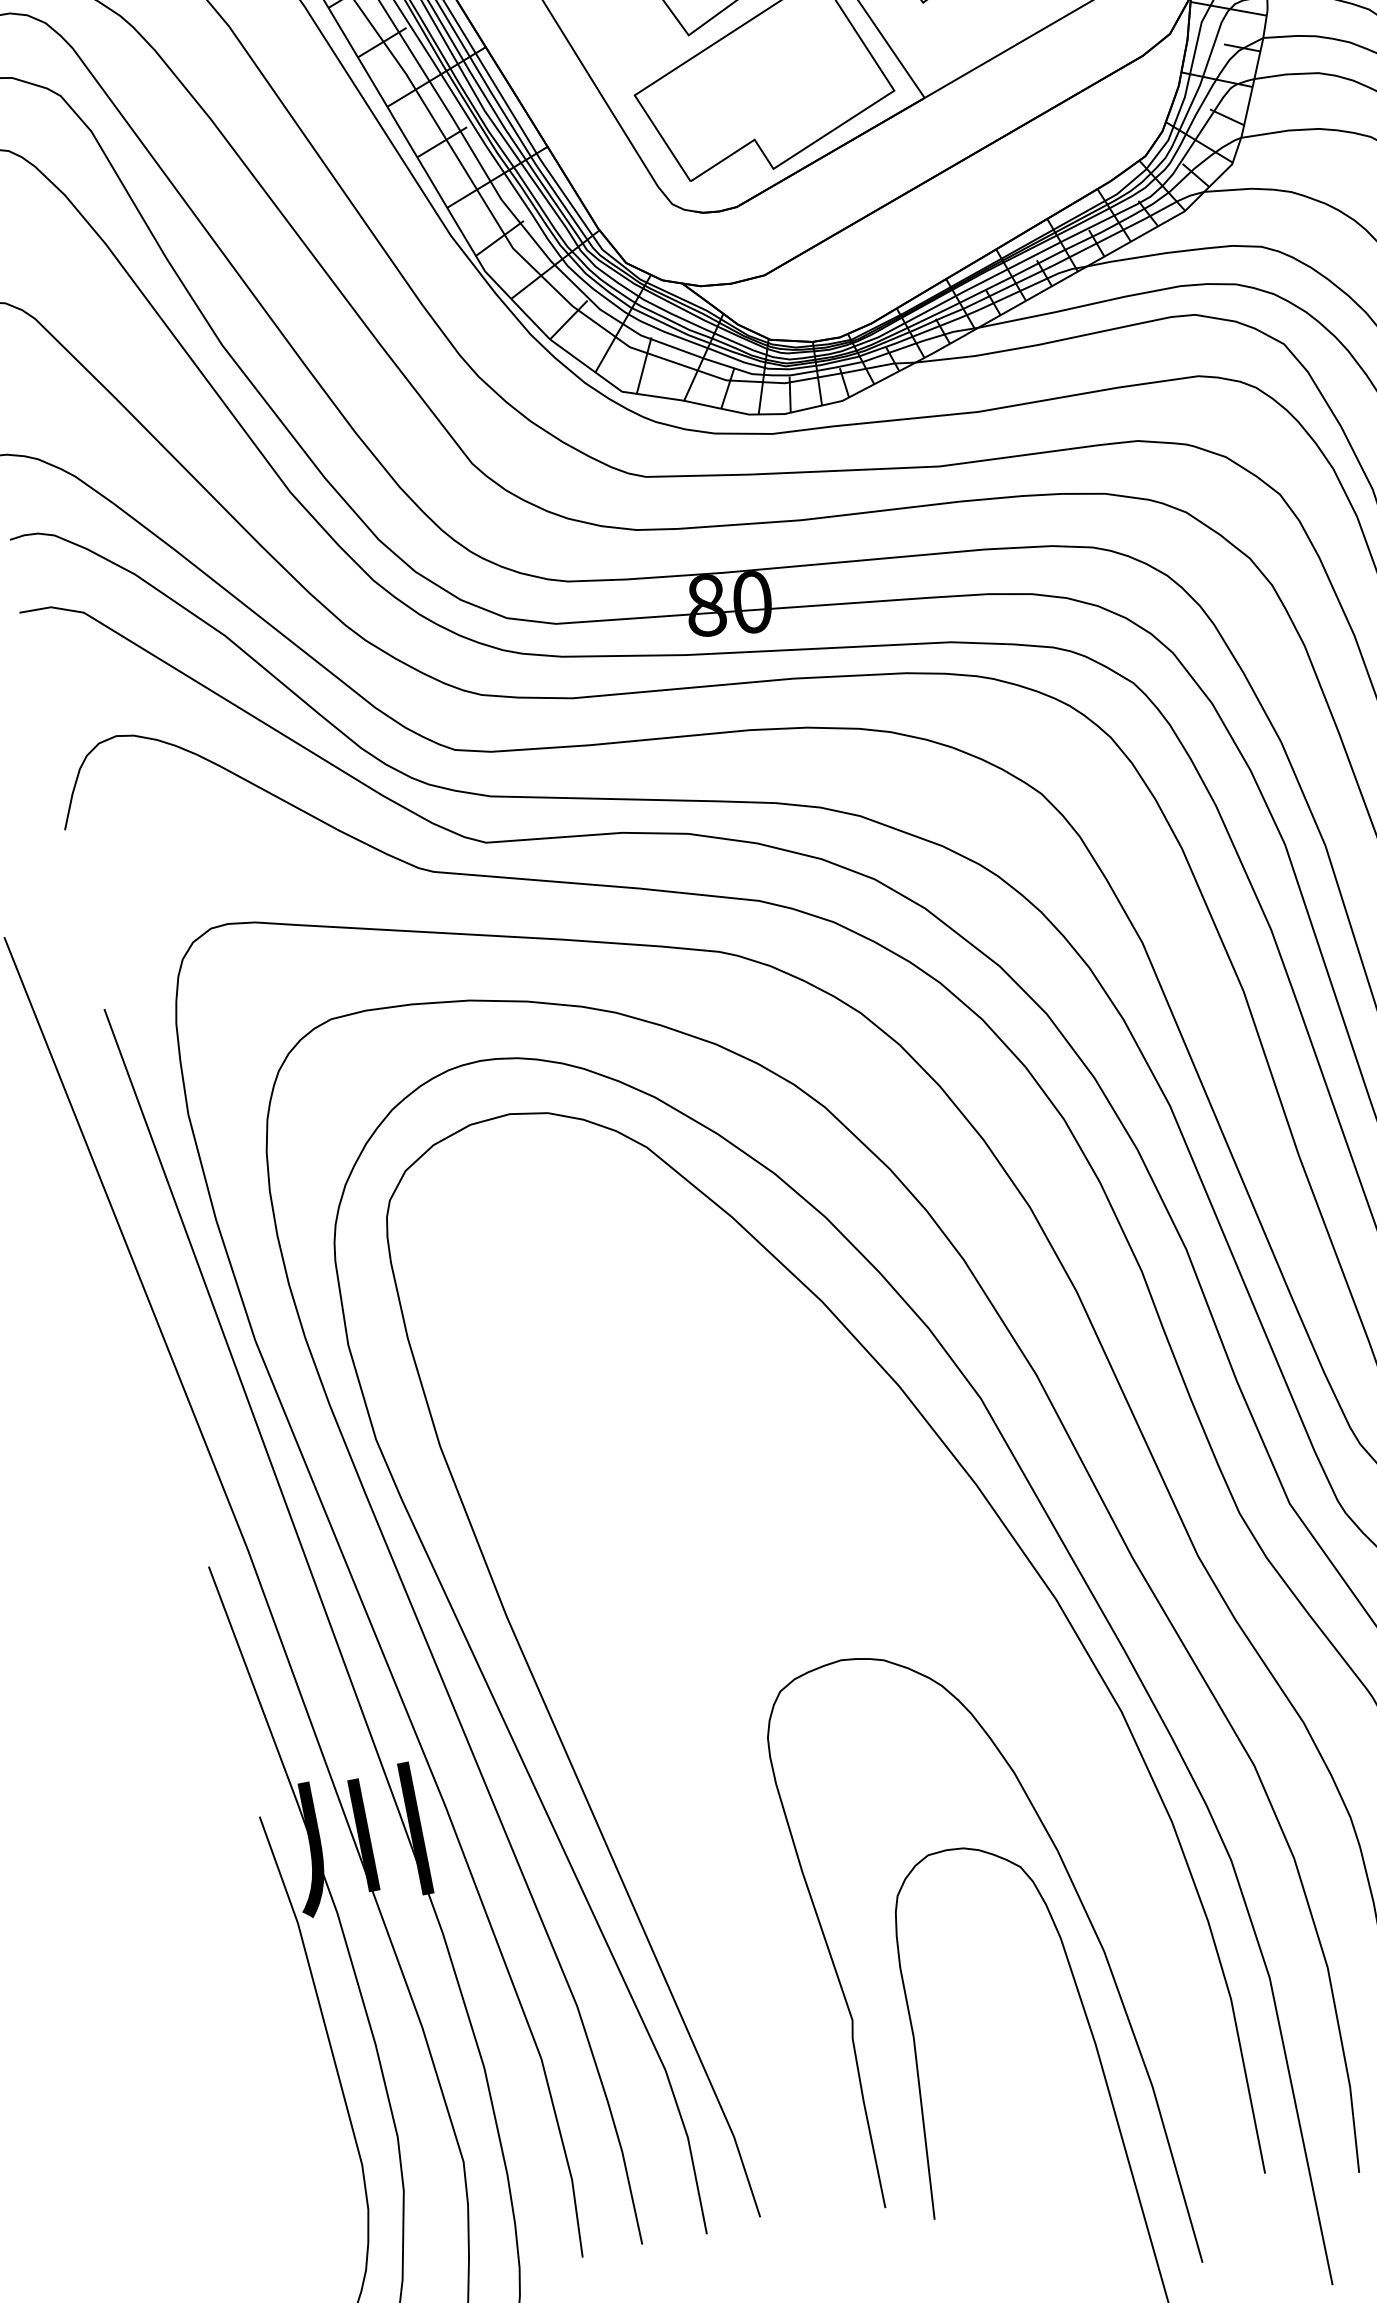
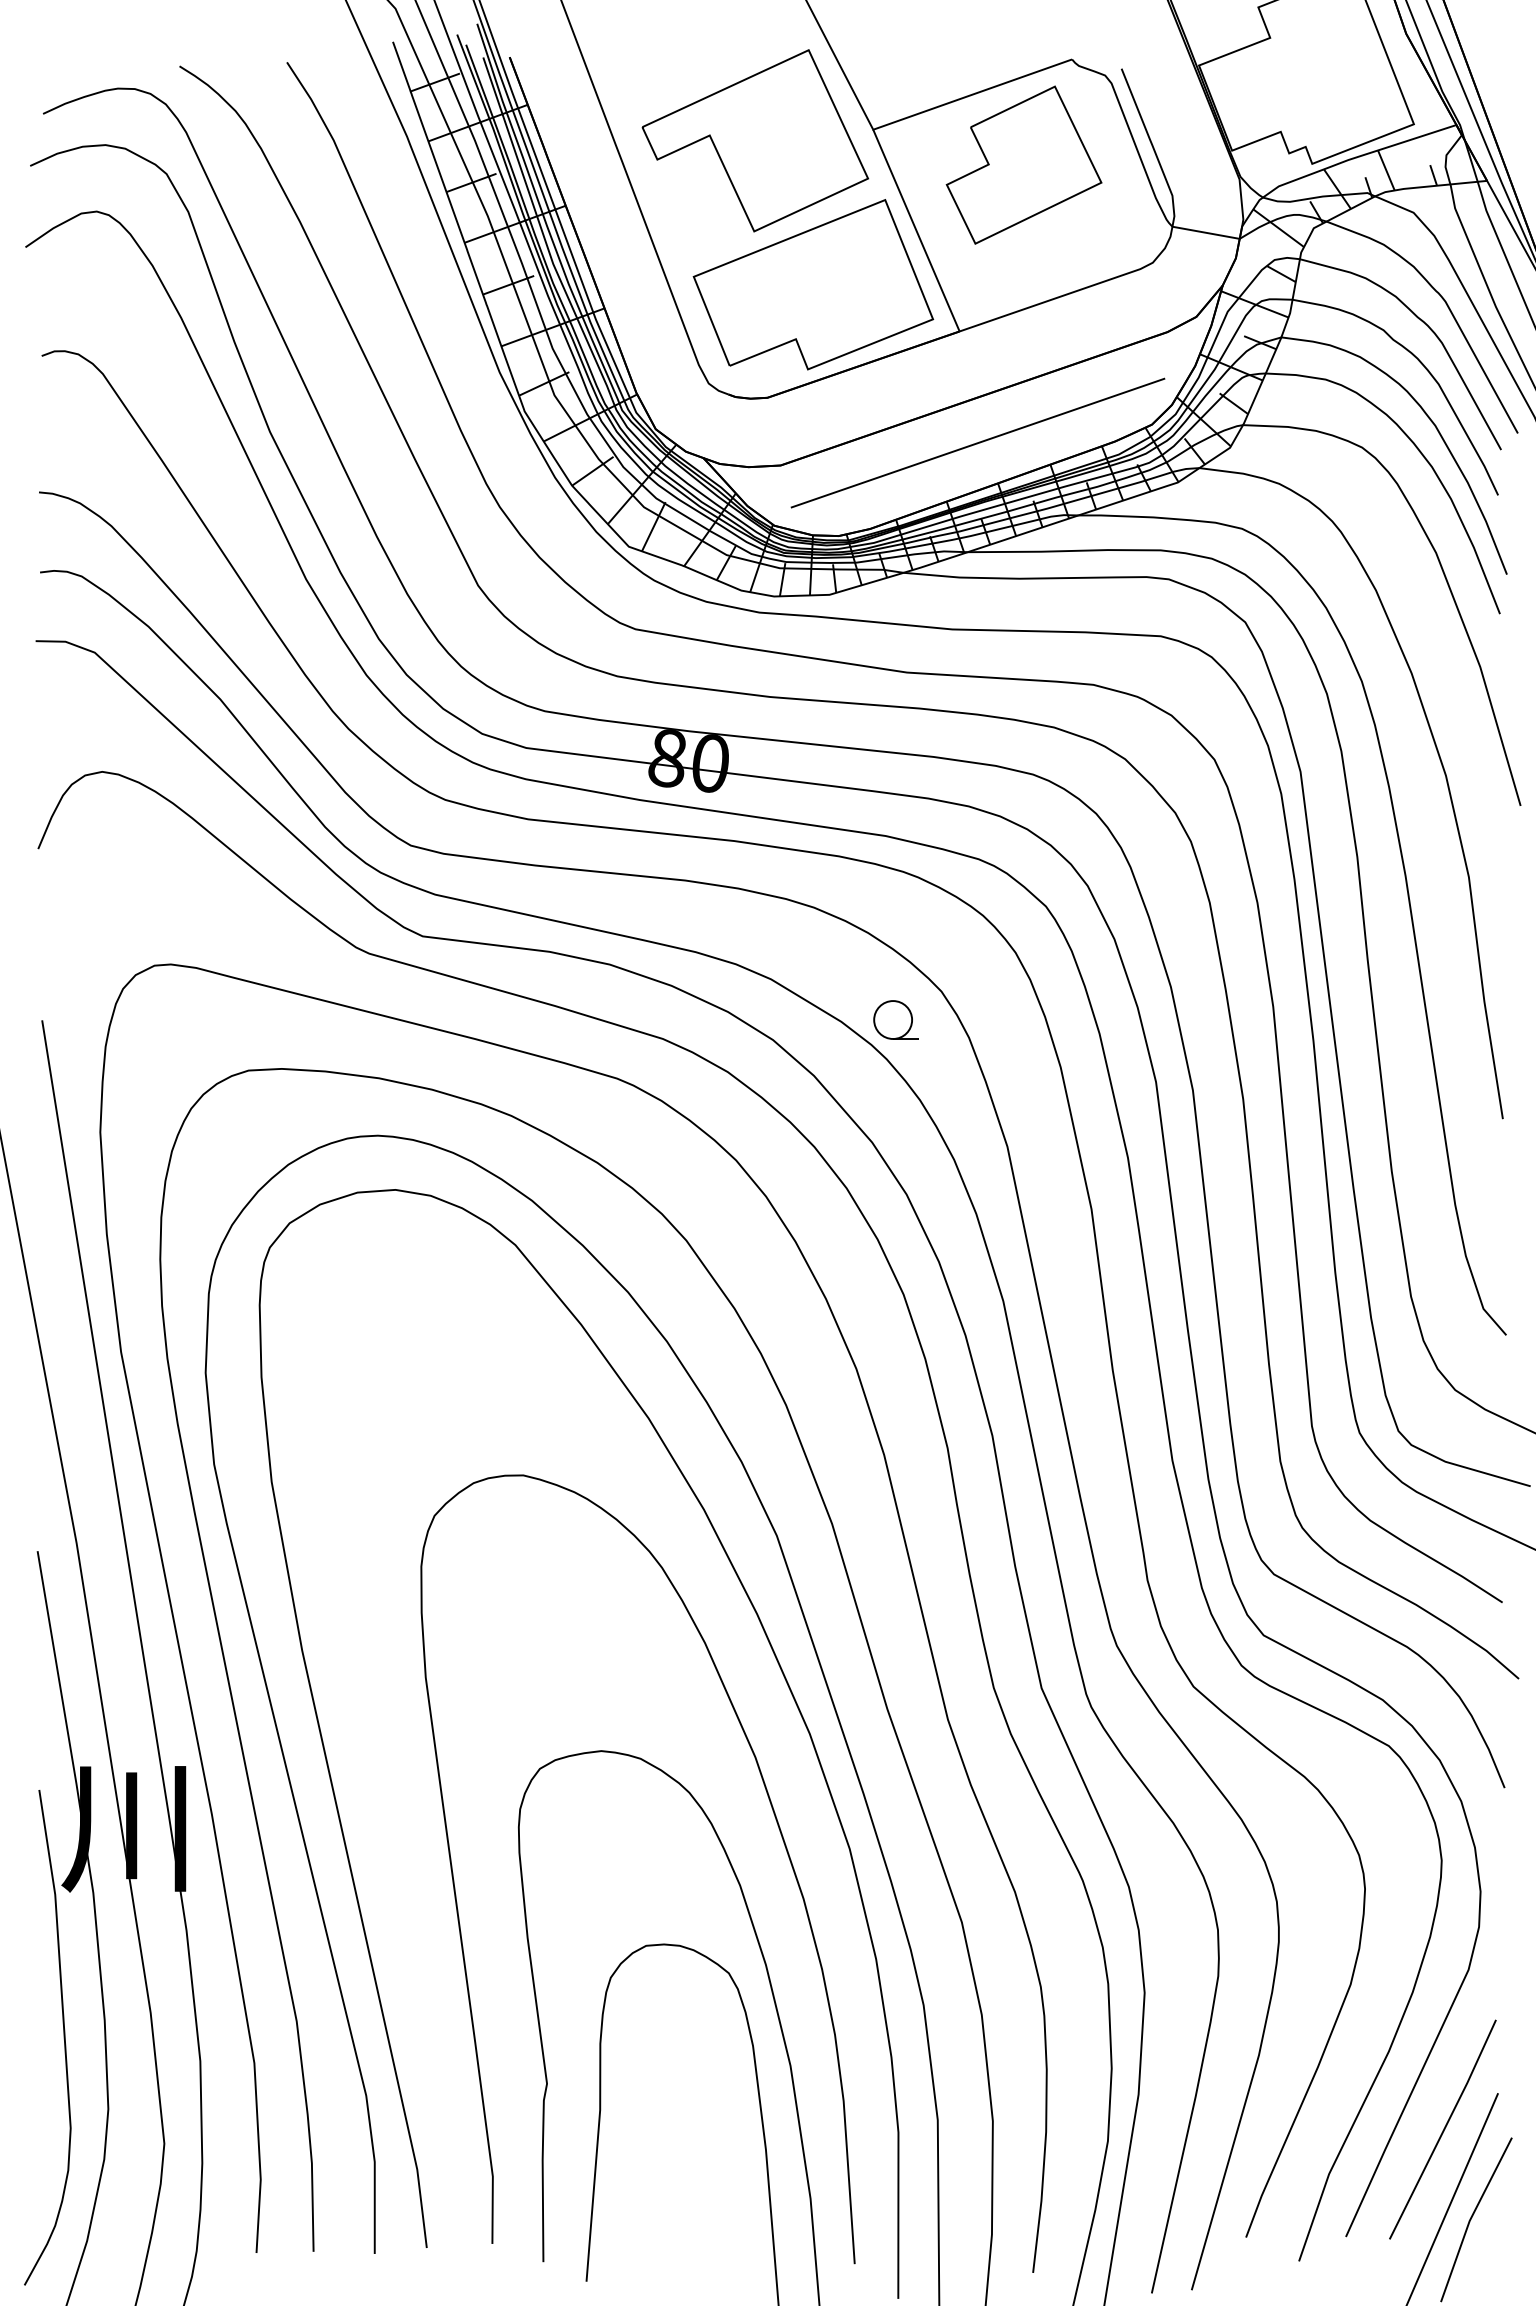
line: (966, 210) -> (977, 442), added
part: (998, 832) -> (895, 1019), added
curve: (1034, 1691) -> (773, 1814), added

